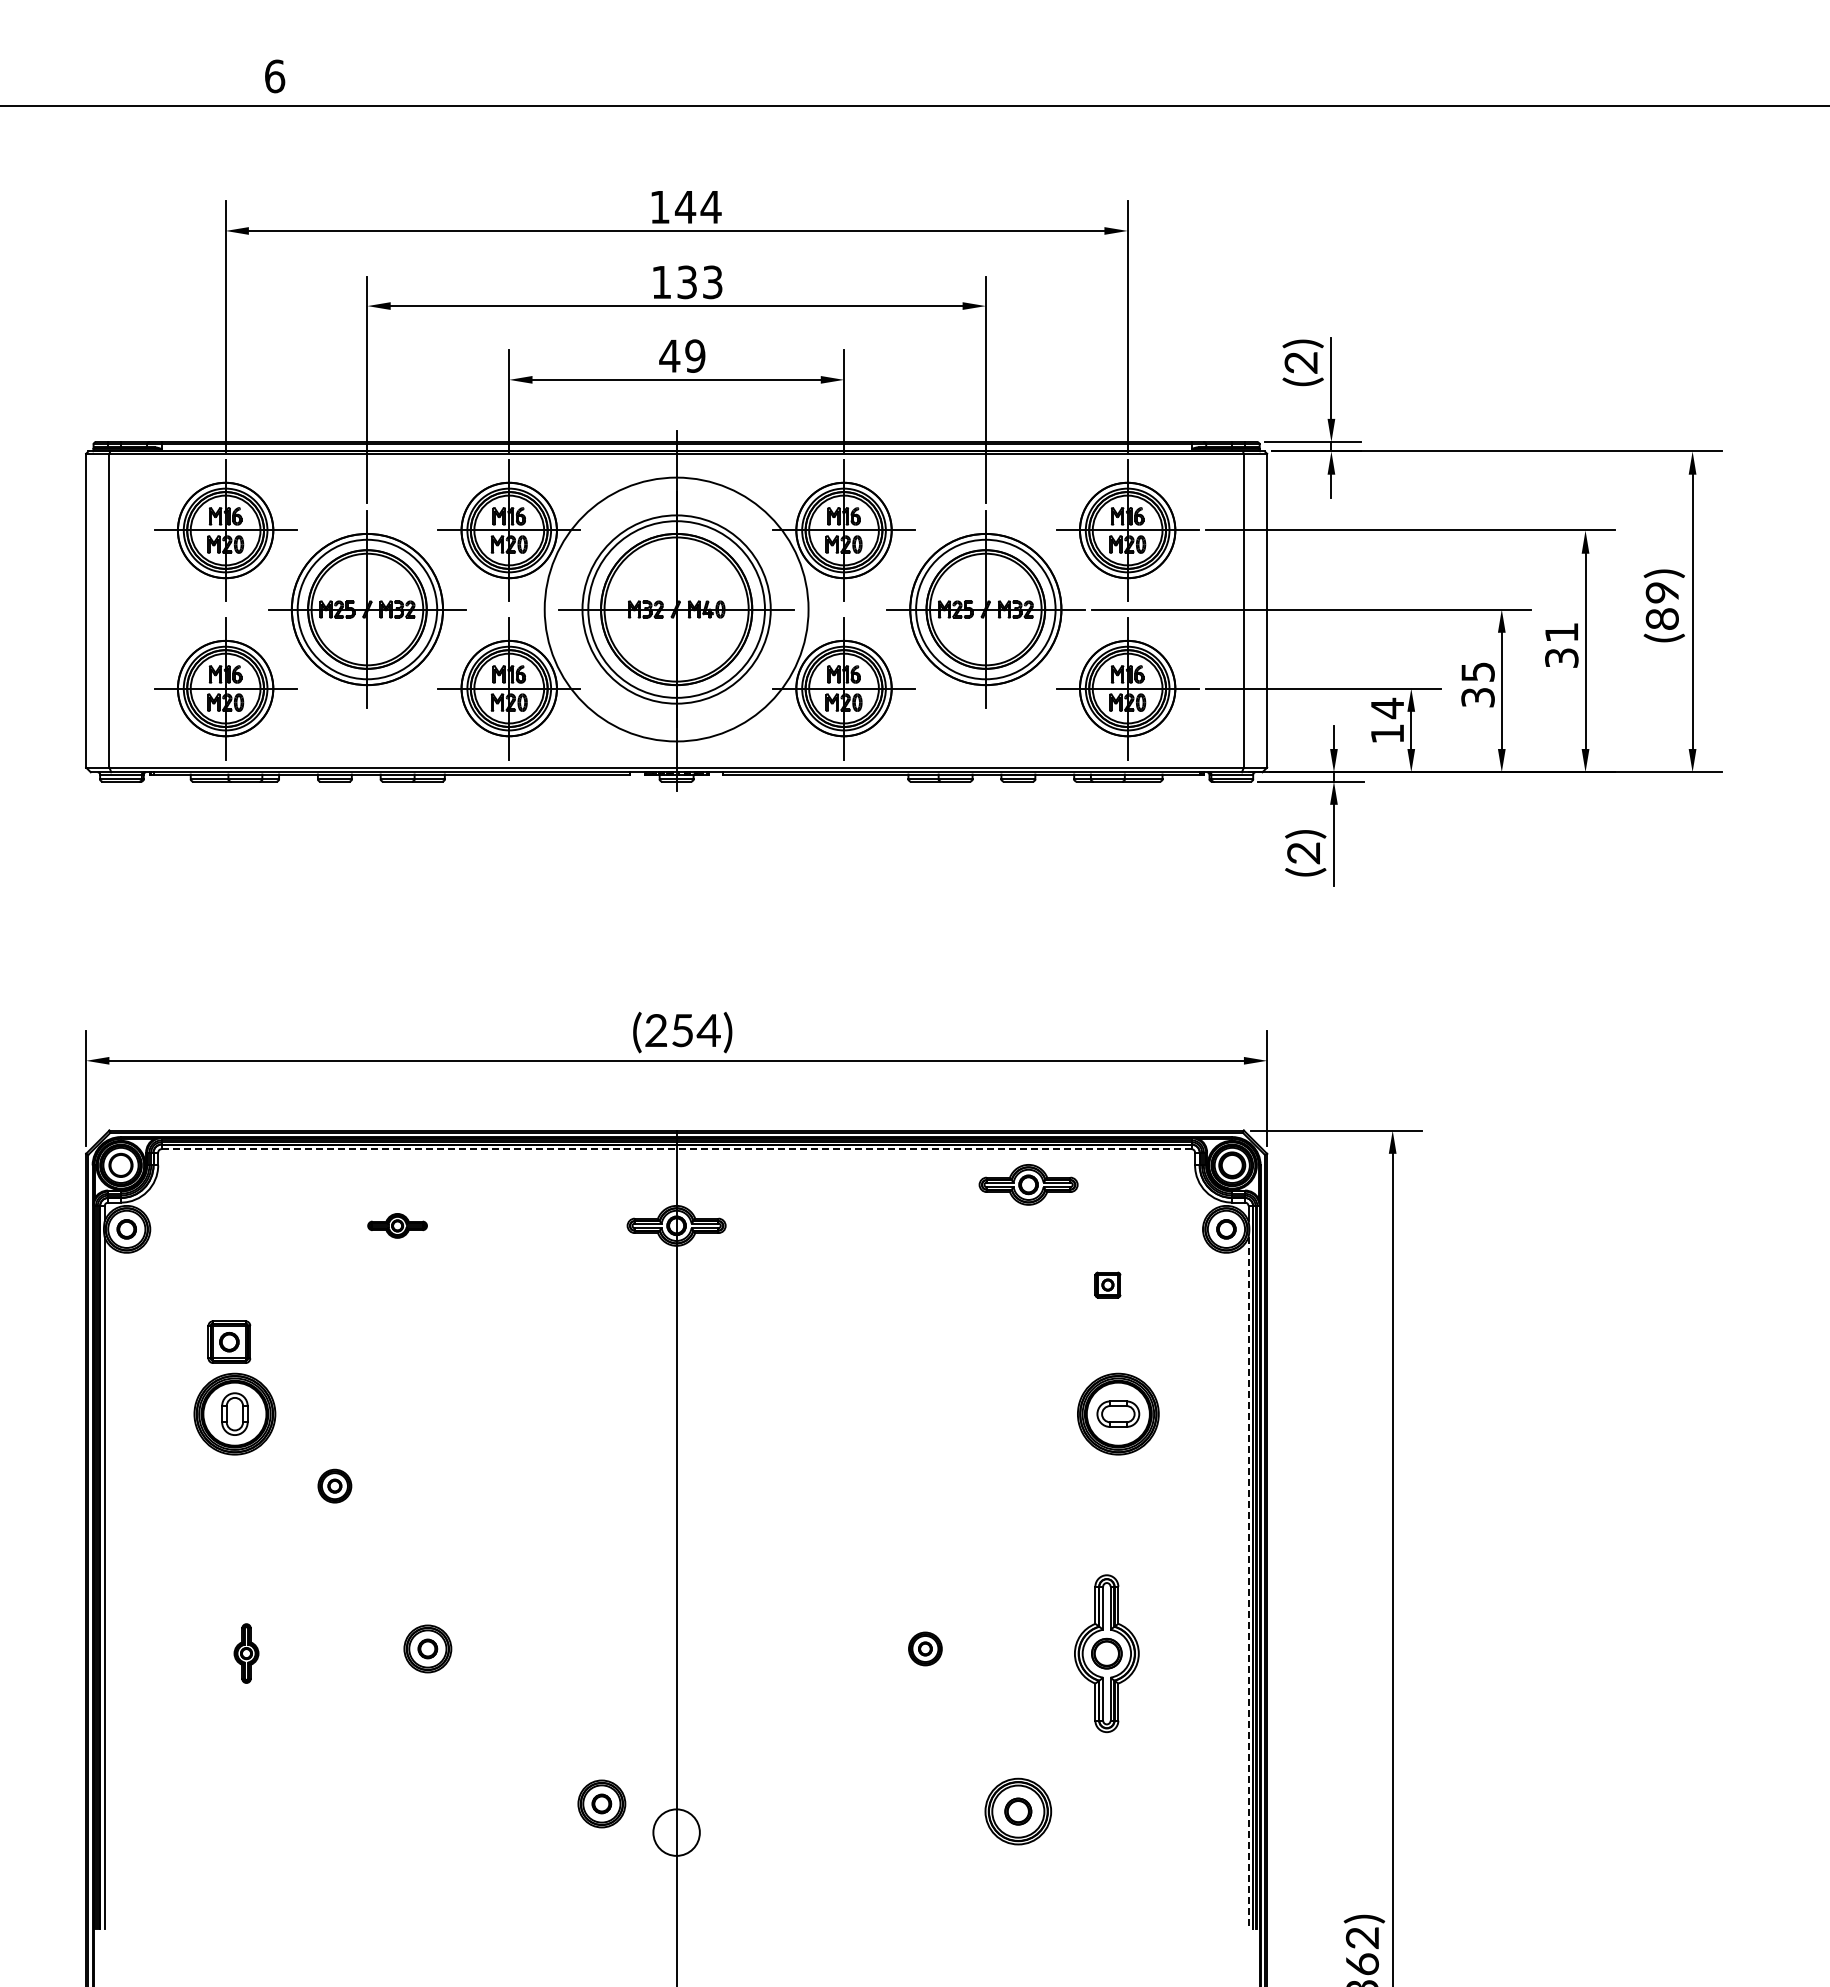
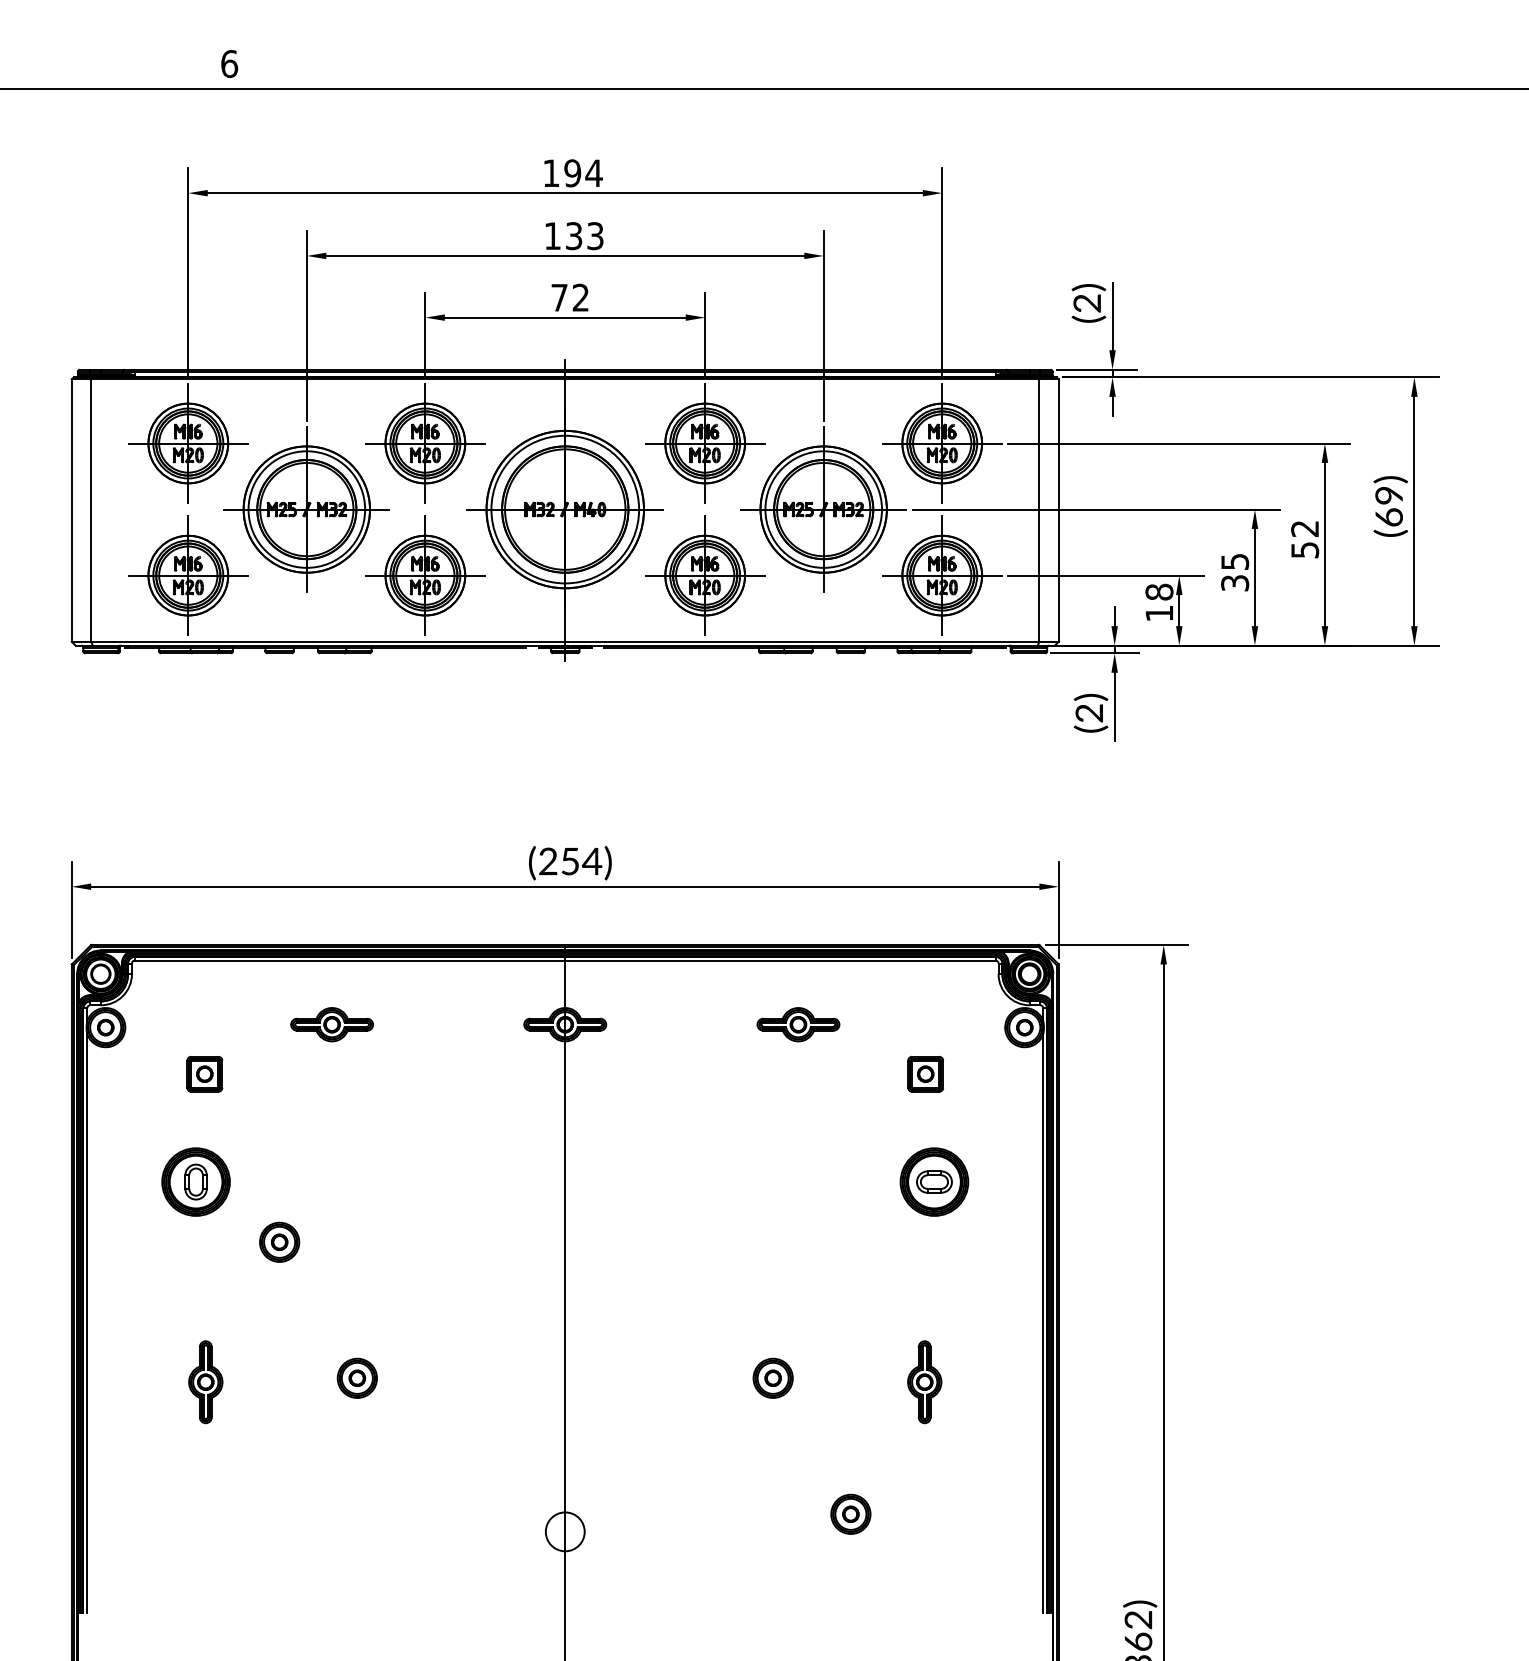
text: (685, 207) -> (572, 173), 144 -> 194
text: (682, 355) -> (570, 297), 49 -> 72
circle: (676, 609) -> (565, 509), size x0.71
text: (1661, 618) -> (1388, 517), (89) -> (69)
text: (1561, 645) -> (1304, 539), 31 -> 52
text: (1387, 708) -> (1159, 592), 14 -> 18
line: (676, 1149) -> (565, 960), dashed -> solid
part: (1028, 1184) -> (798, 1024), moved
part: (397, 1225) -> (331, 1024), size x1.67
part: (1107, 1284) -> (925, 1073), size x1.67
part: (229, 1341) -> (204, 1073), moved
part: (334, 1485) -> (279, 1241), size x1.43
line: (1248, 1583) -> (1043, 1323), dashed -> solid
part: (925, 1648) -> (773, 1377), size x1.43
part: (246, 1653) -> (205, 1382), size x1.67
part: (1106, 1653) -> (924, 1382), size x0.62
part: (601, 1803) -> (502, 1507), removed
part: (1018, 1811) -> (851, 1514), size x0.71

